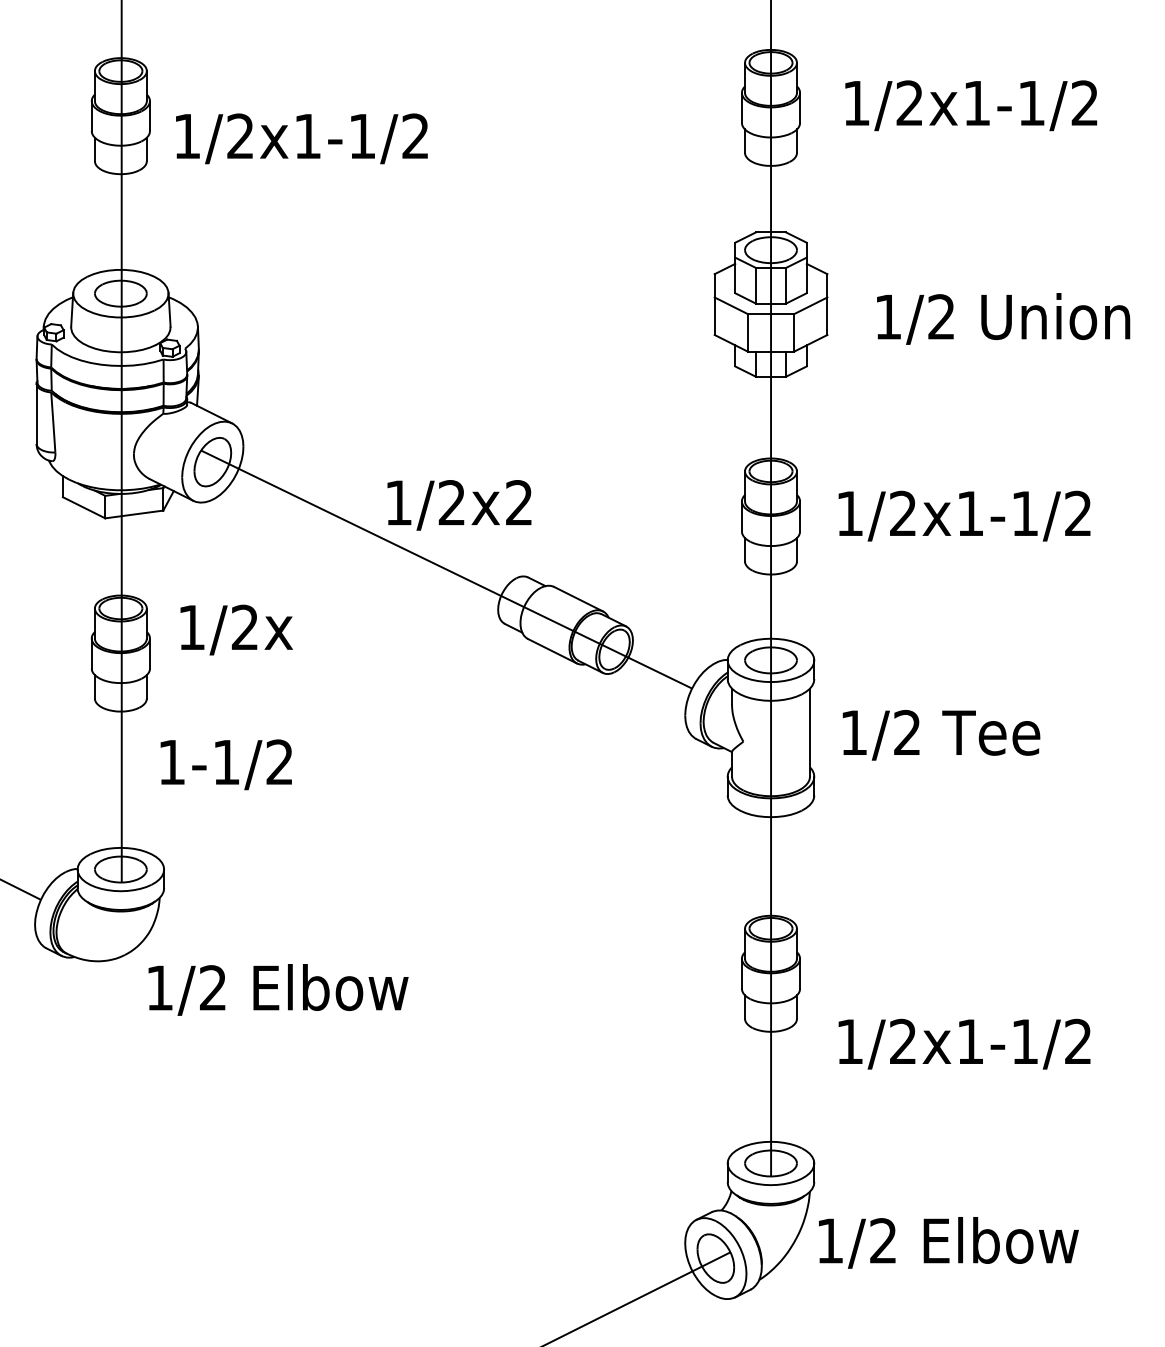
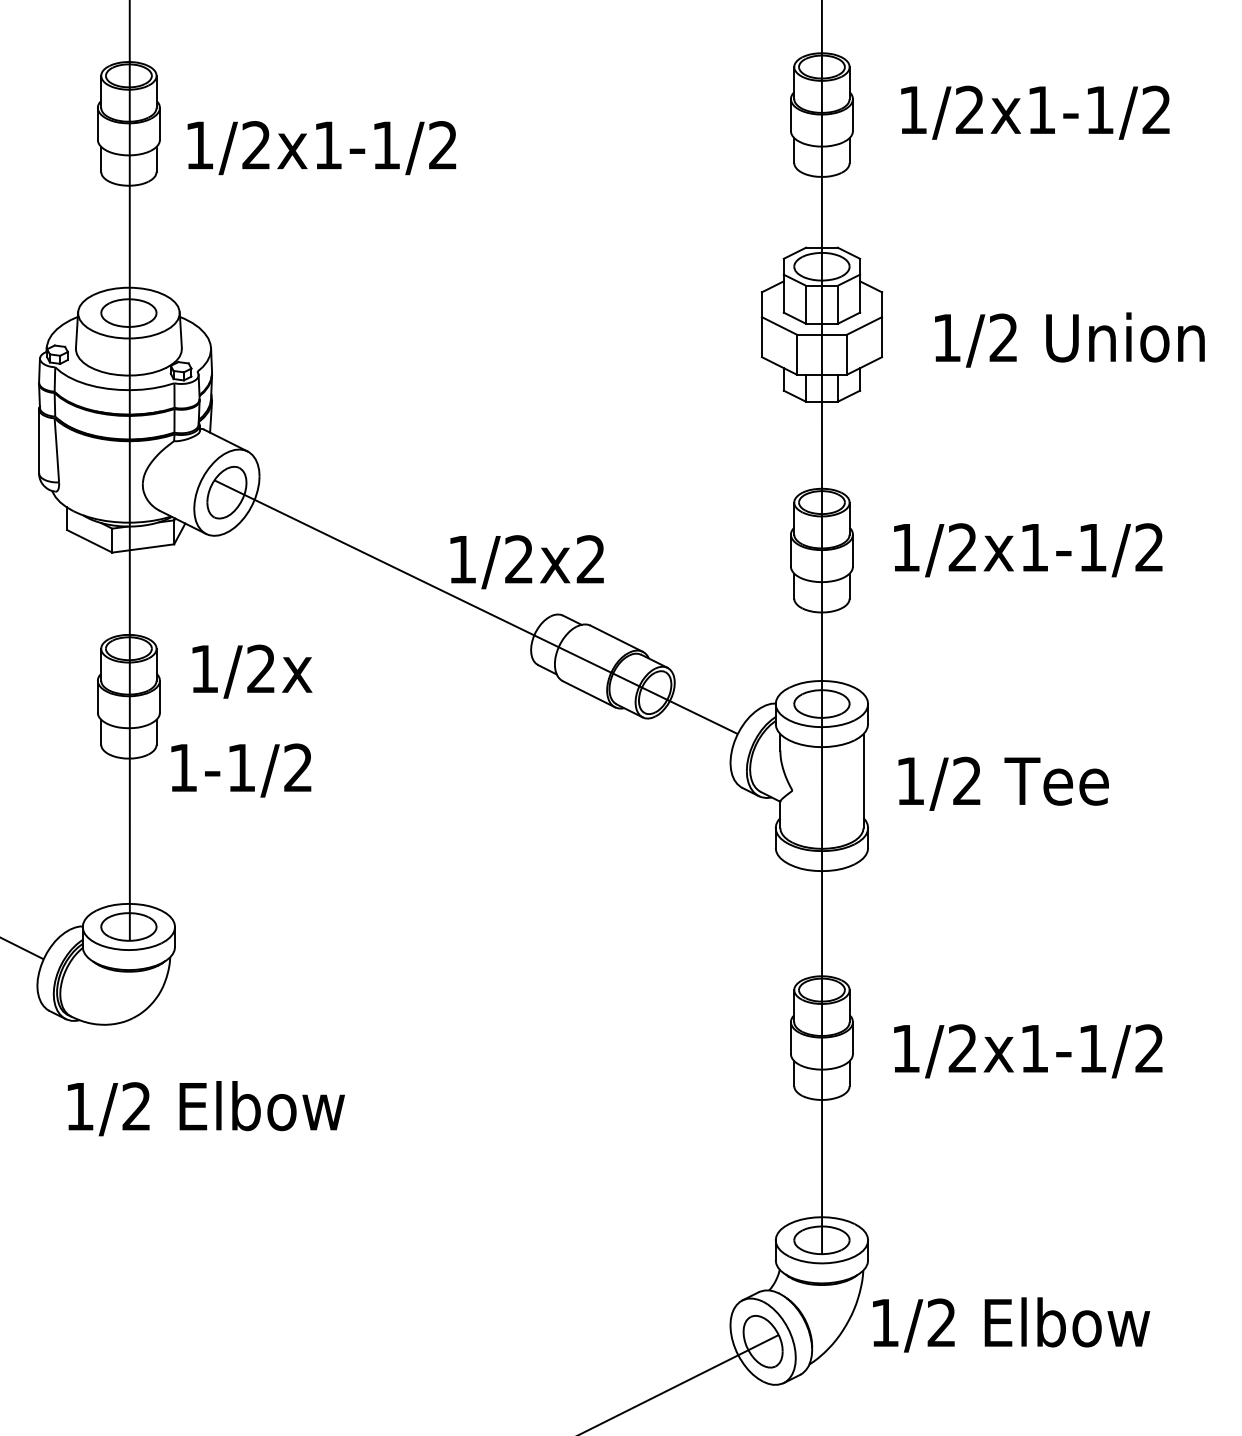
text: (459, 505) -> (527, 562), moved
text: (225, 764) -> (240, 770), moved
text: (278, 989) -> (206, 1108), moved
text: (964, 1043) -> (1028, 1050), moved

